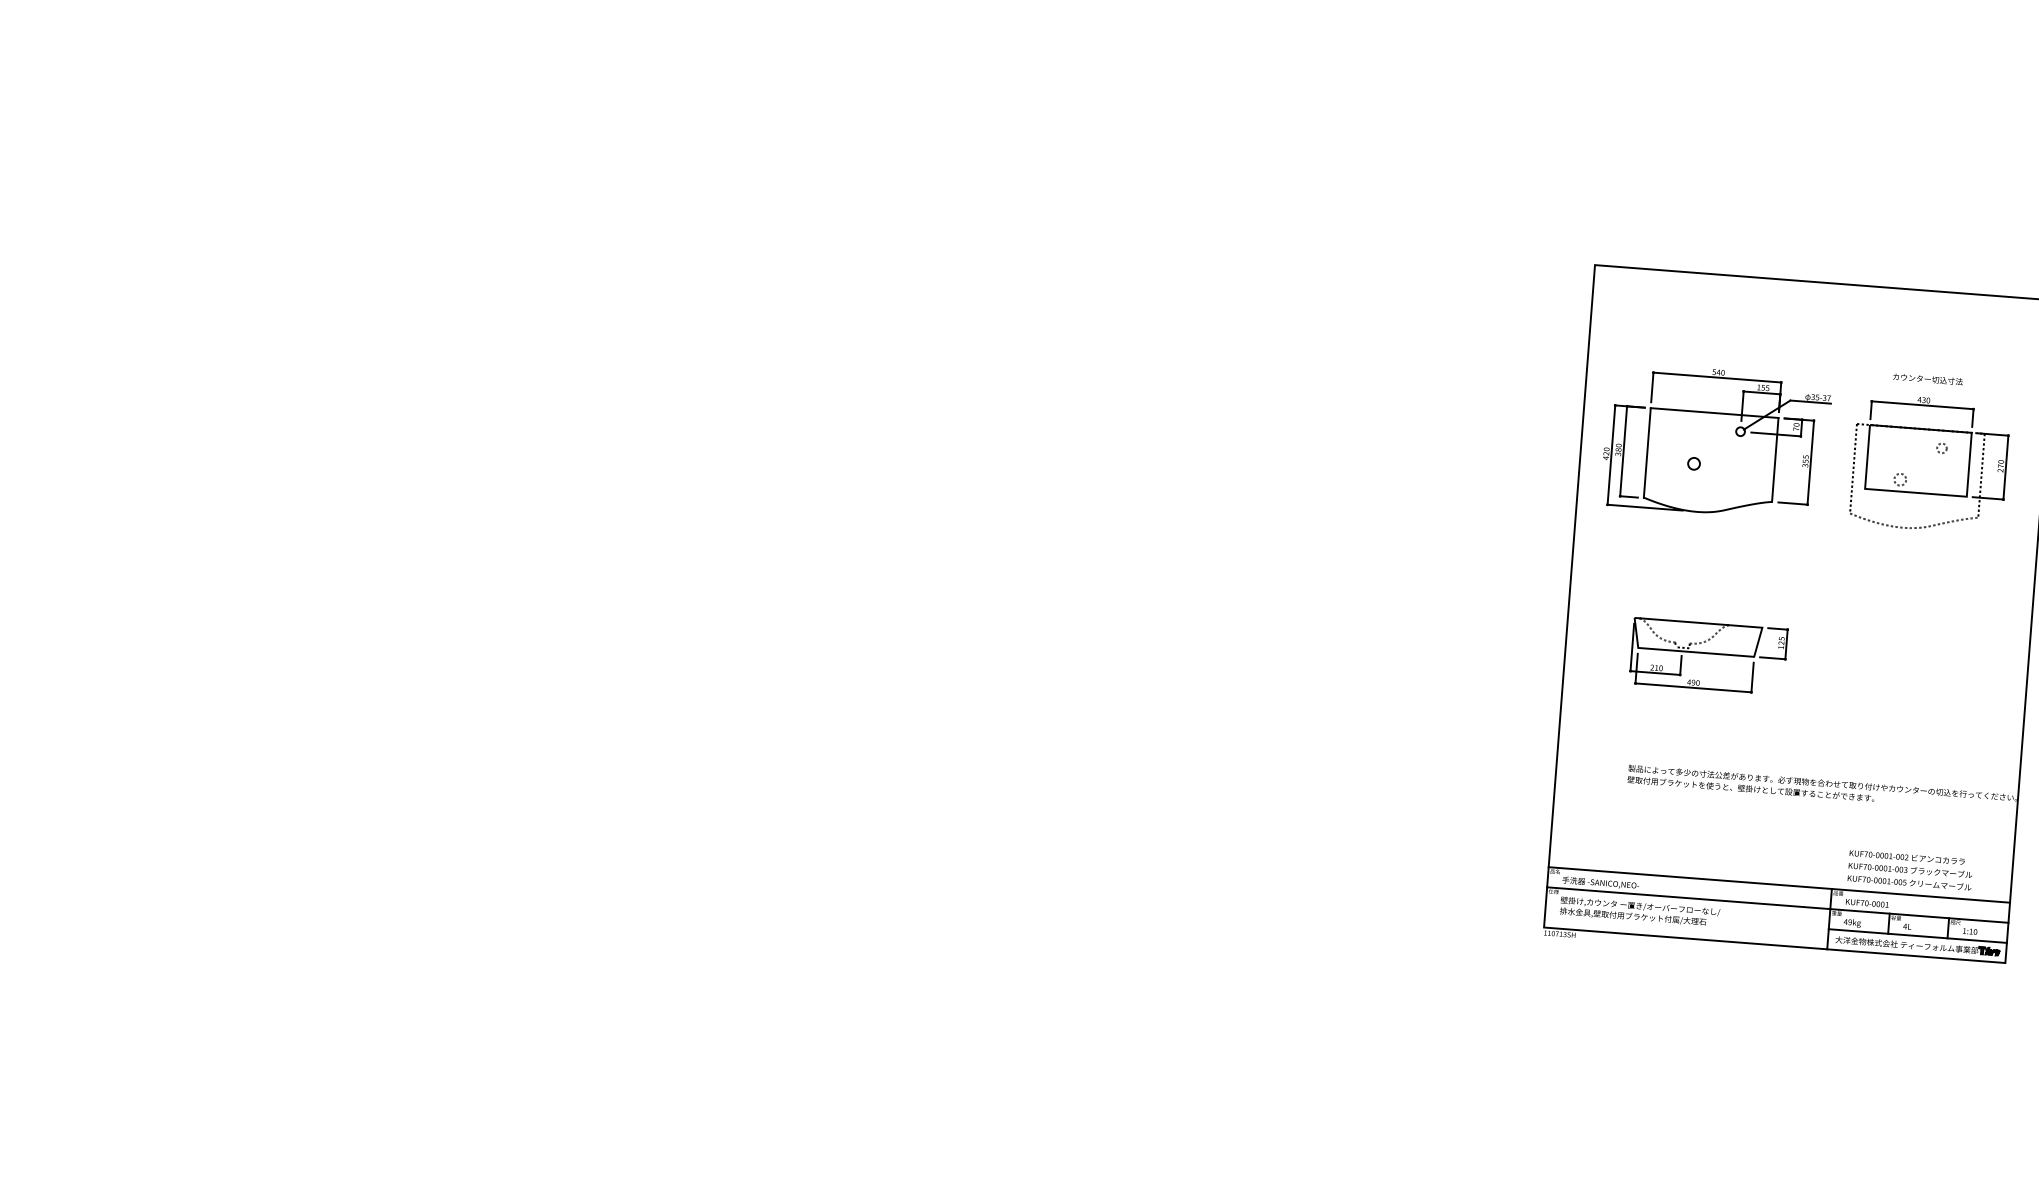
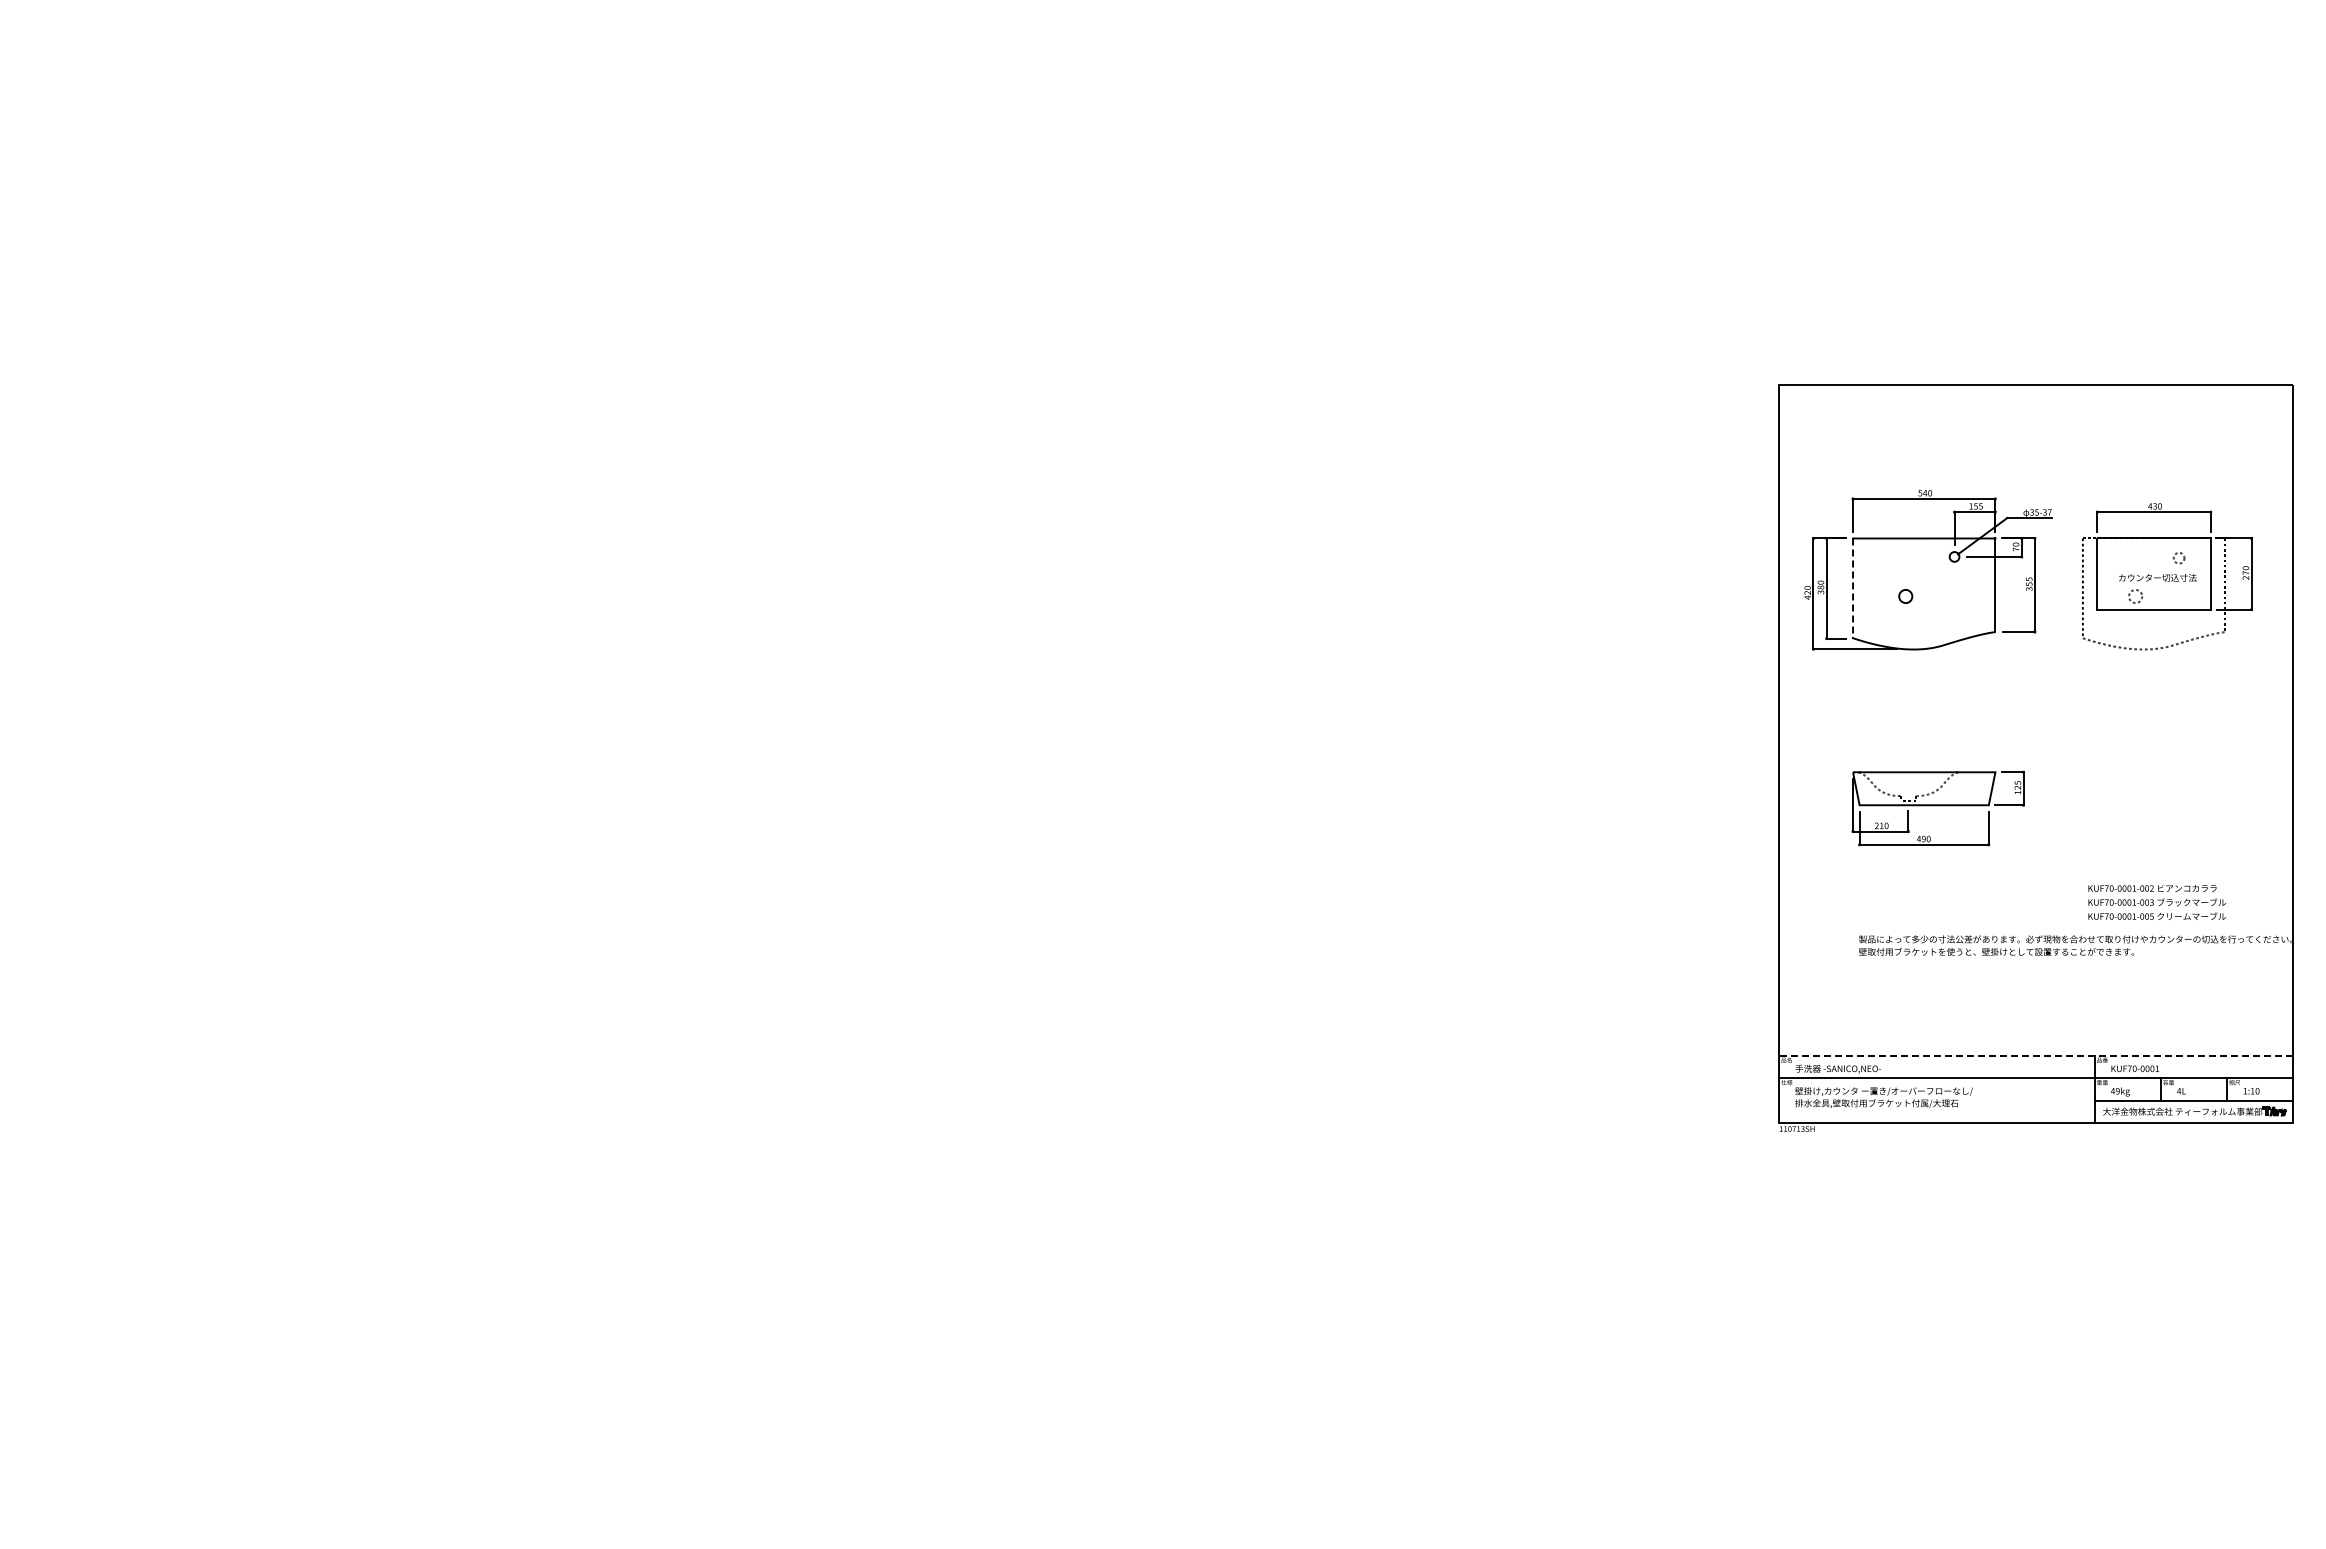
text: (1927, 378) -> (2157, 577), moved
line: (1647, 453) -> (1853, 589), solid -> dashed
text: (1909, 869) -> (2156, 901), moved
line: (1778, 884) -> (2035, 1055), solid -> dashed

